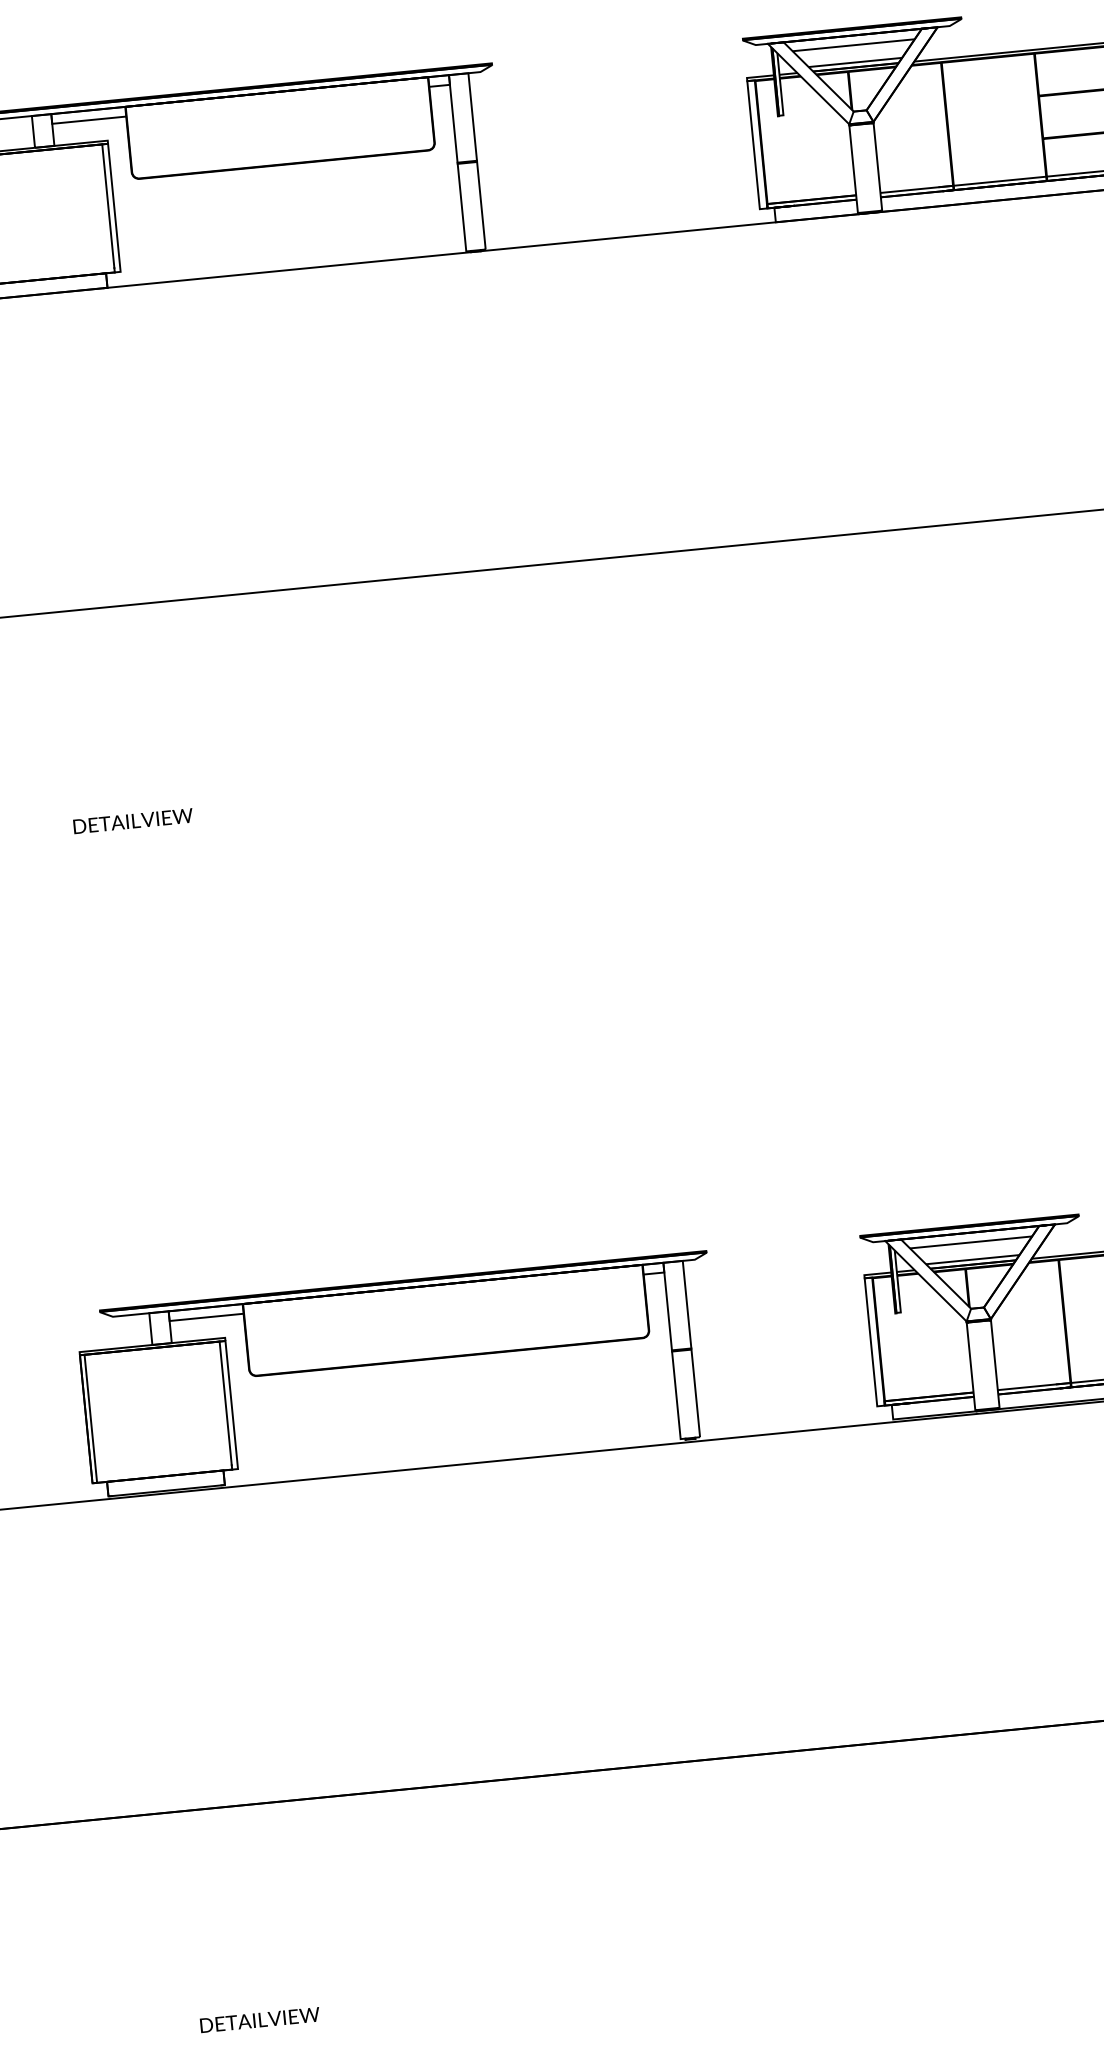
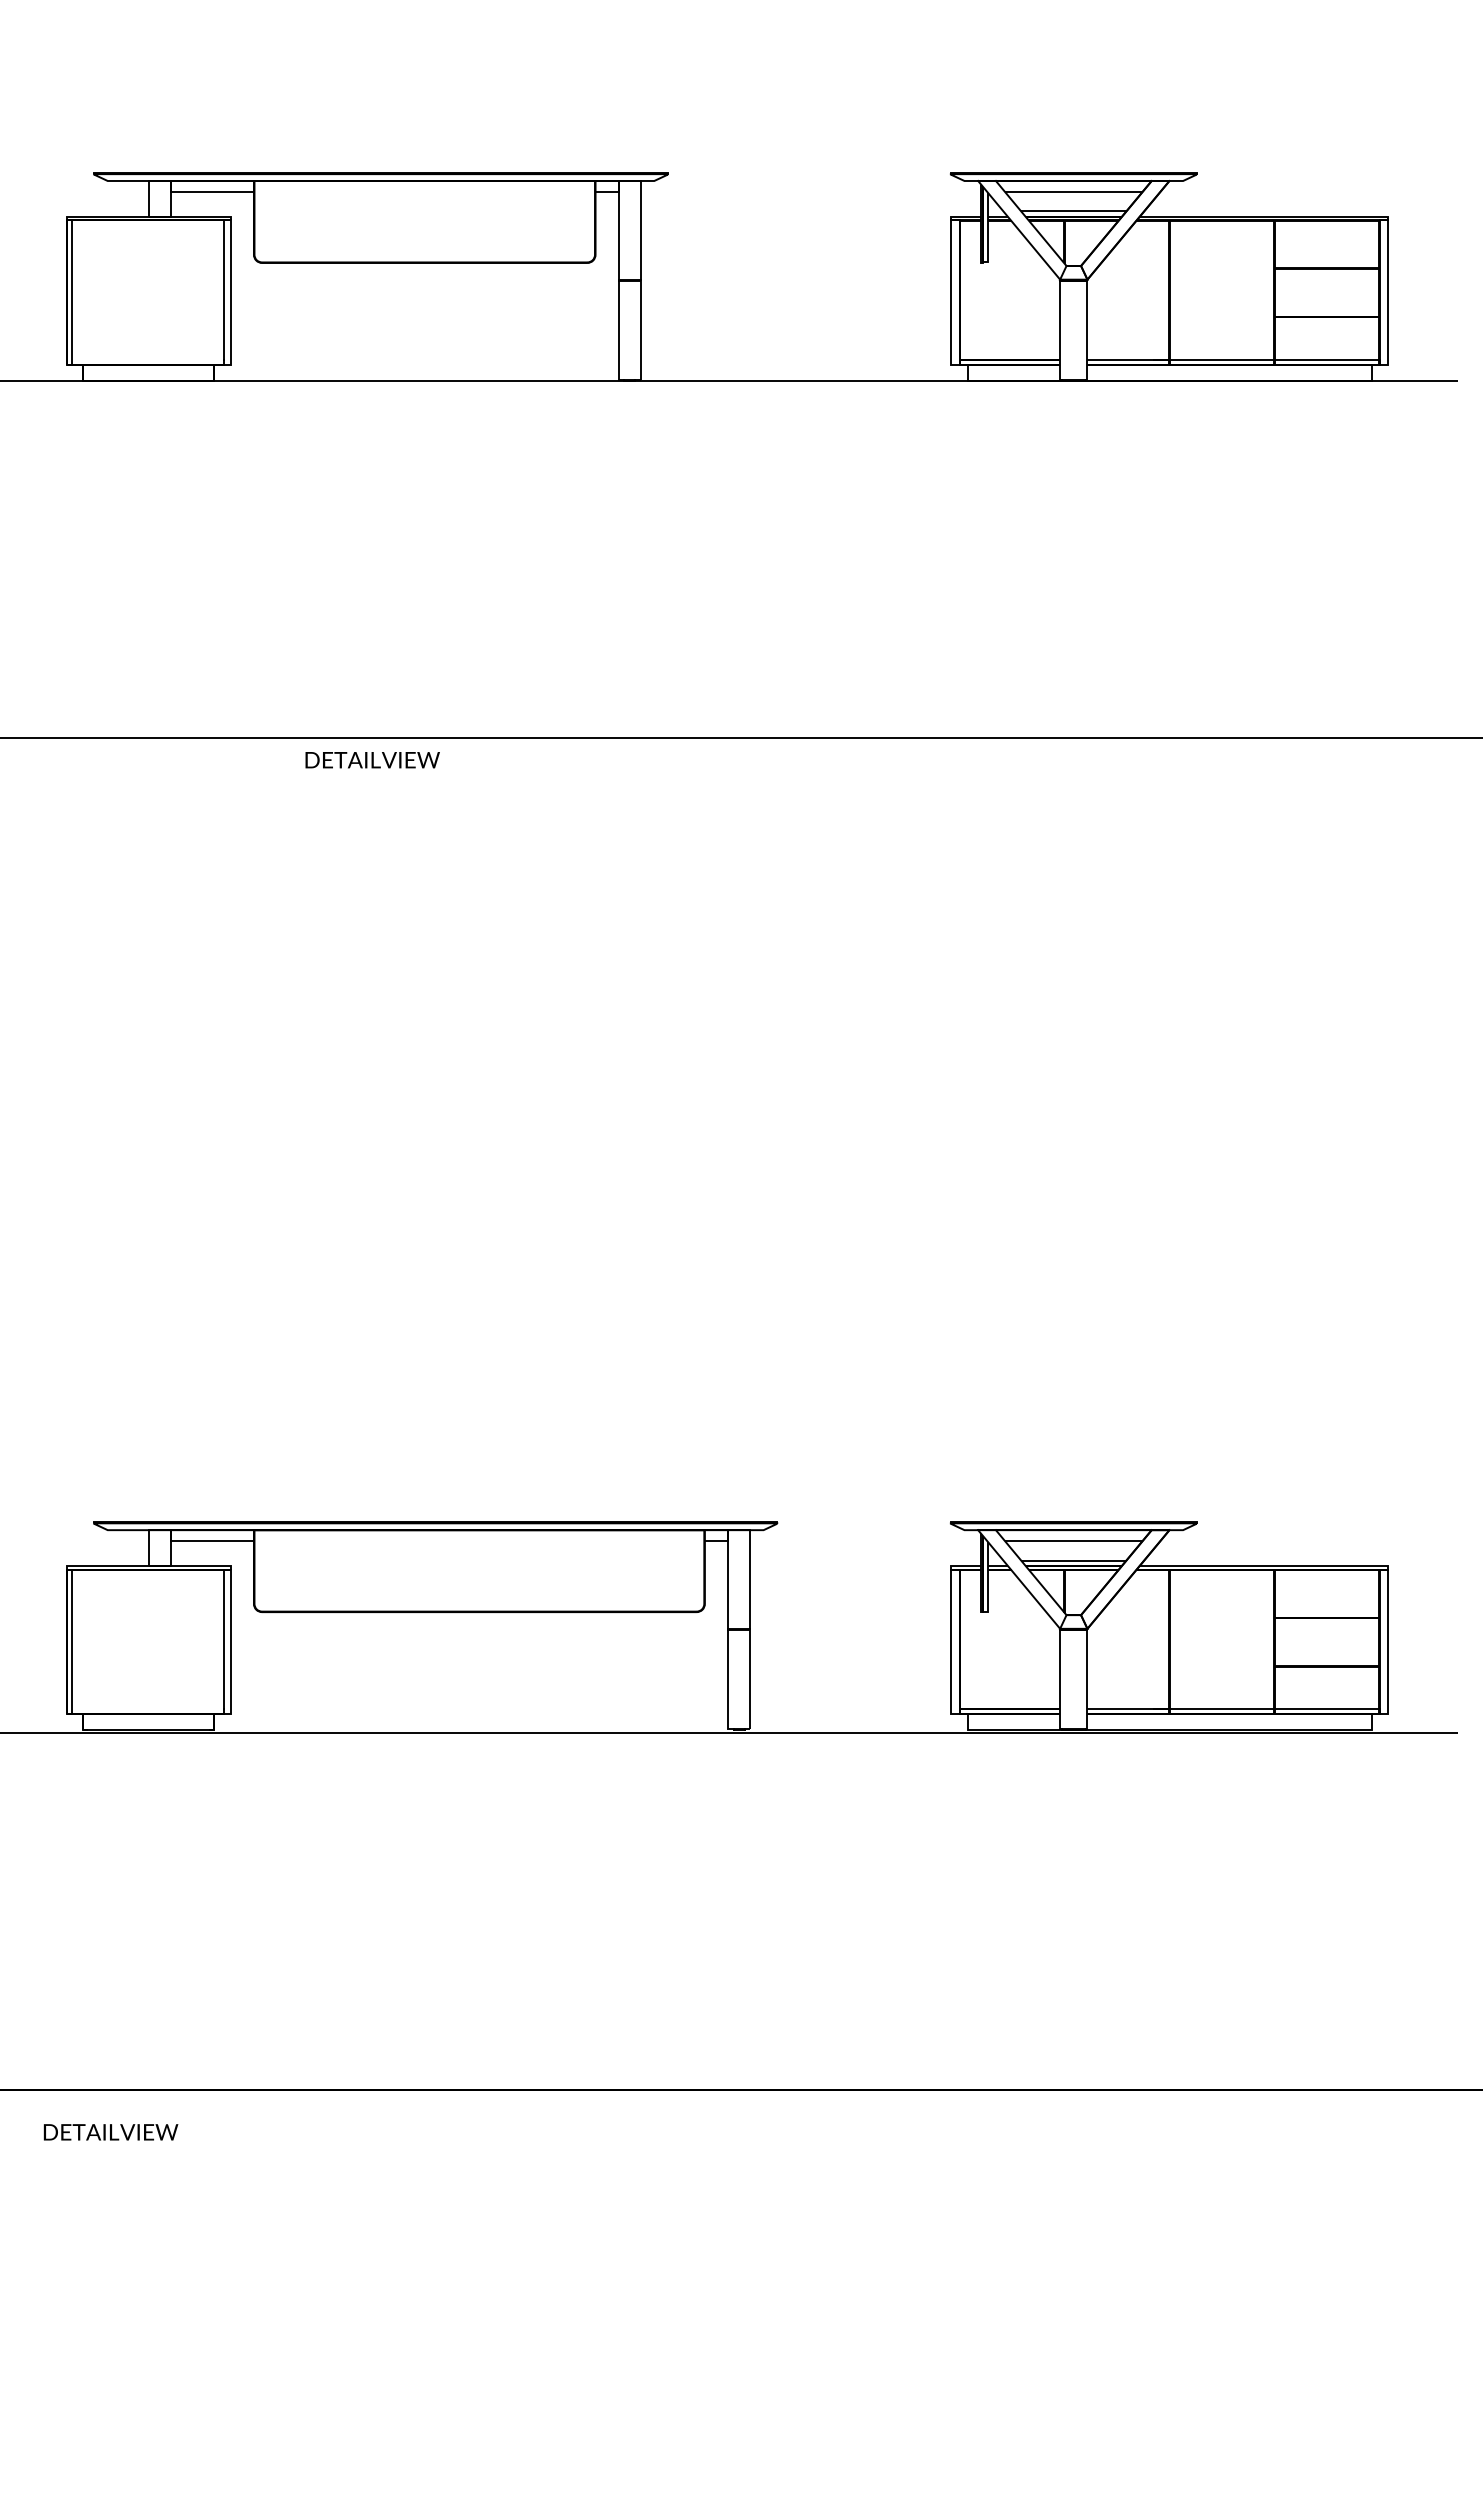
text: (133, 821) -> (372, 760), moved
text: (259, 2020) -> (110, 2132), moved

